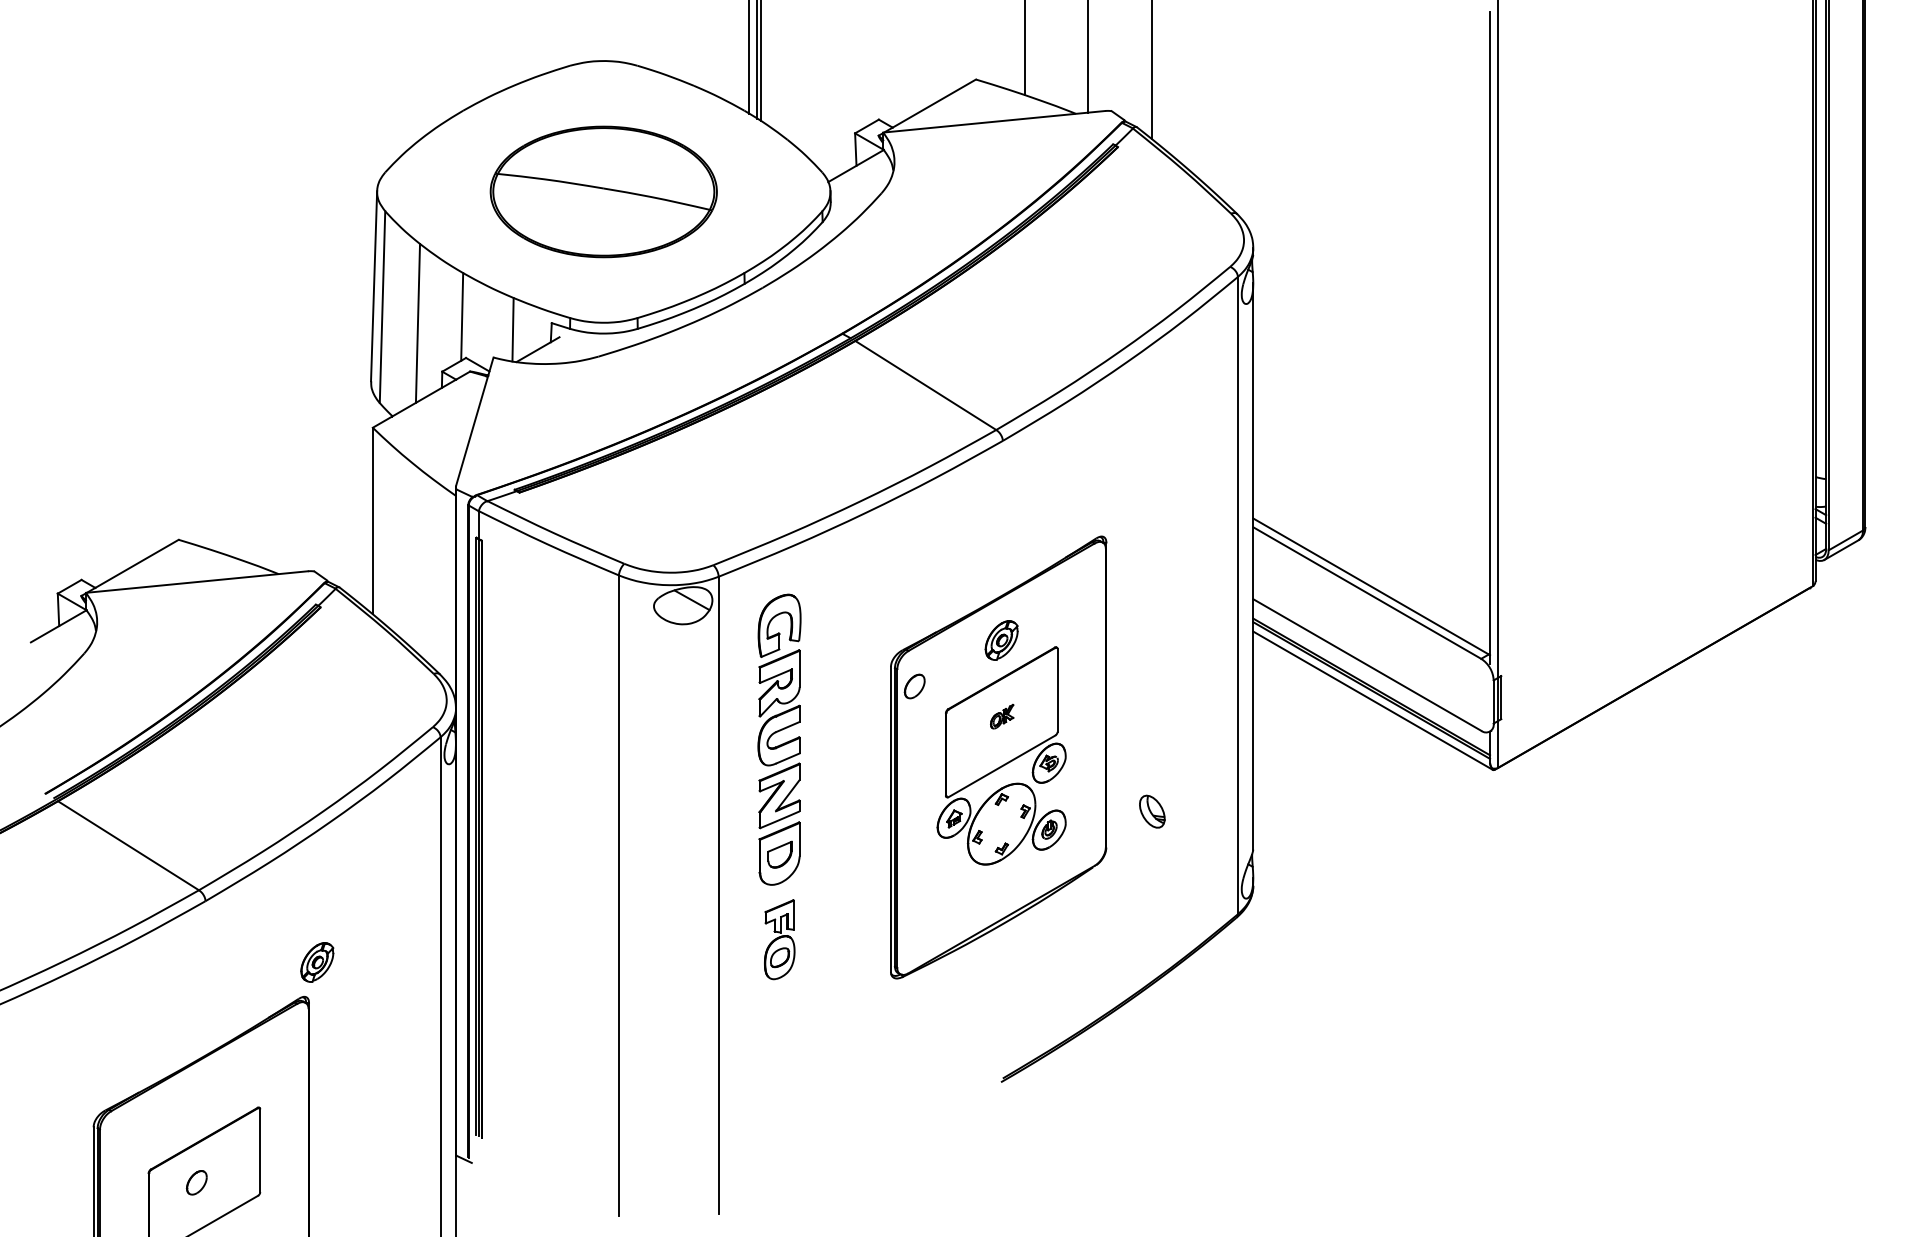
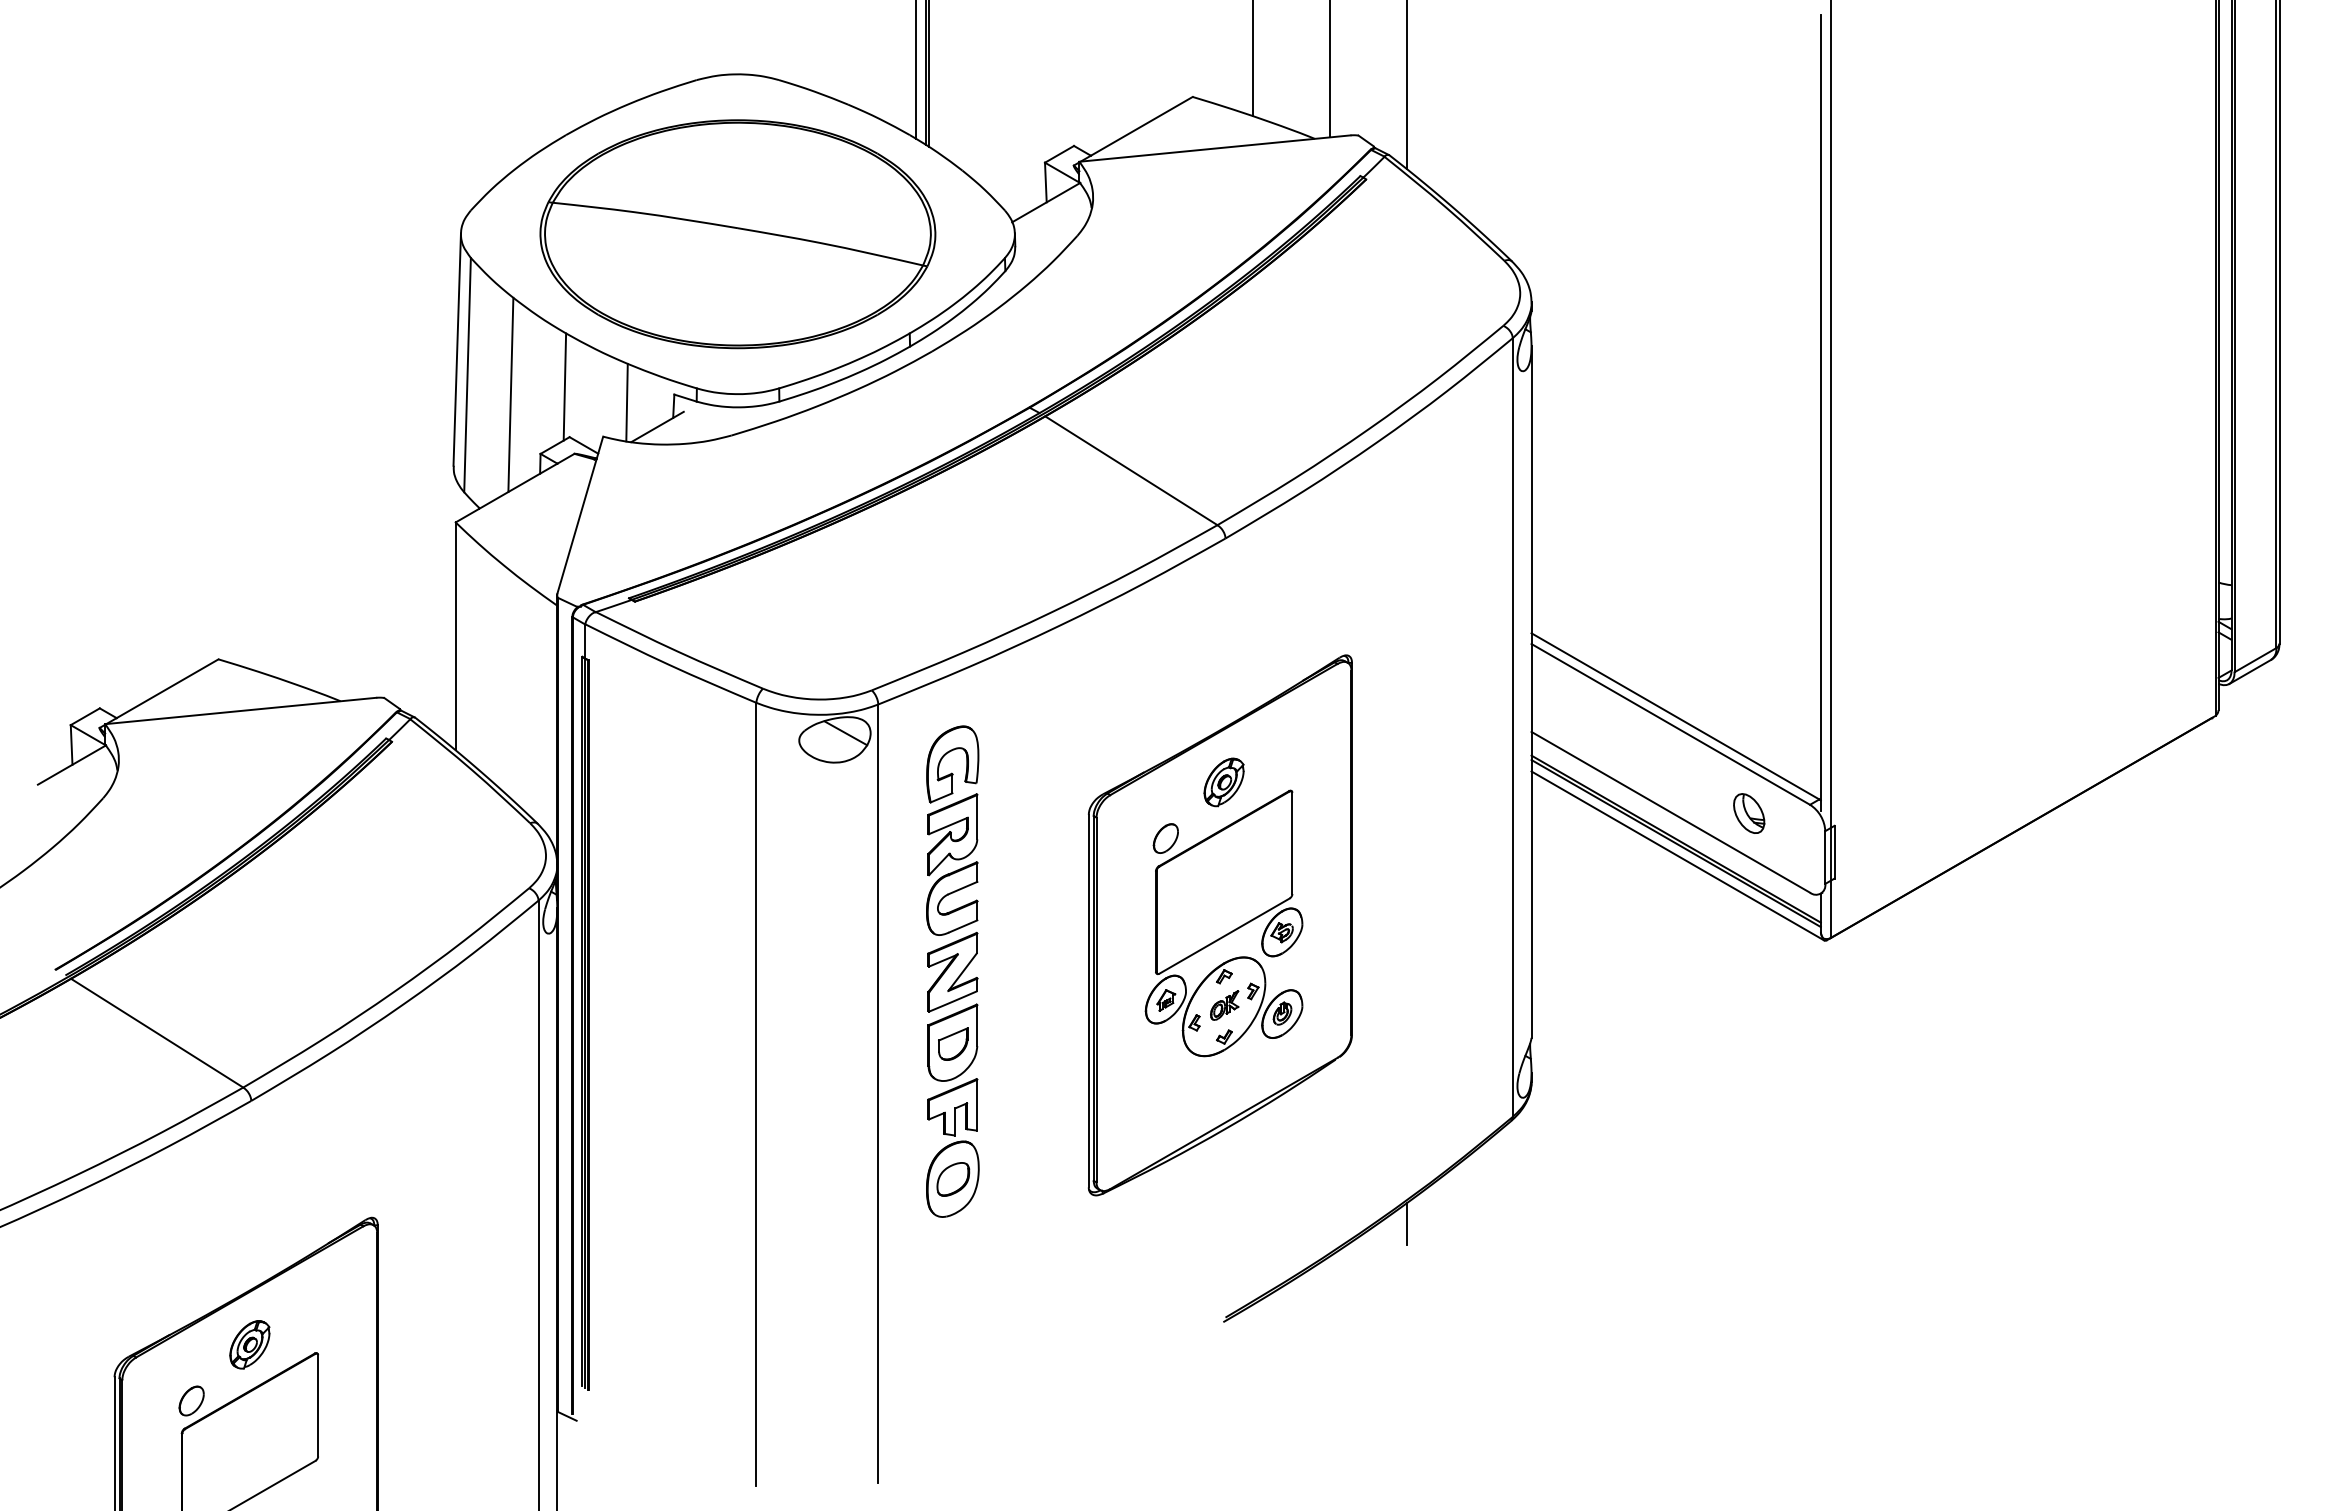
part: (603, 192) -> (737, 234), size x1.43
part: (914, 686) -> (1165, 838), moved
part: (1002, 716) -> (1224, 1005), moved
part: (1152, 811) -> (1749, 813), moved
part: (779, 939) -> (952, 1147), size x1.43
part: (317, 962) -> (249, 1344), moved
line: (1151, 1001) -> (1407, 1223), added
part: (196, 1182) -> (191, 1400), moved

